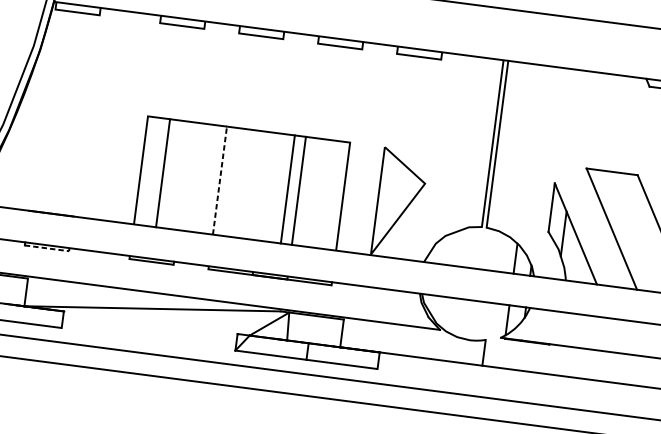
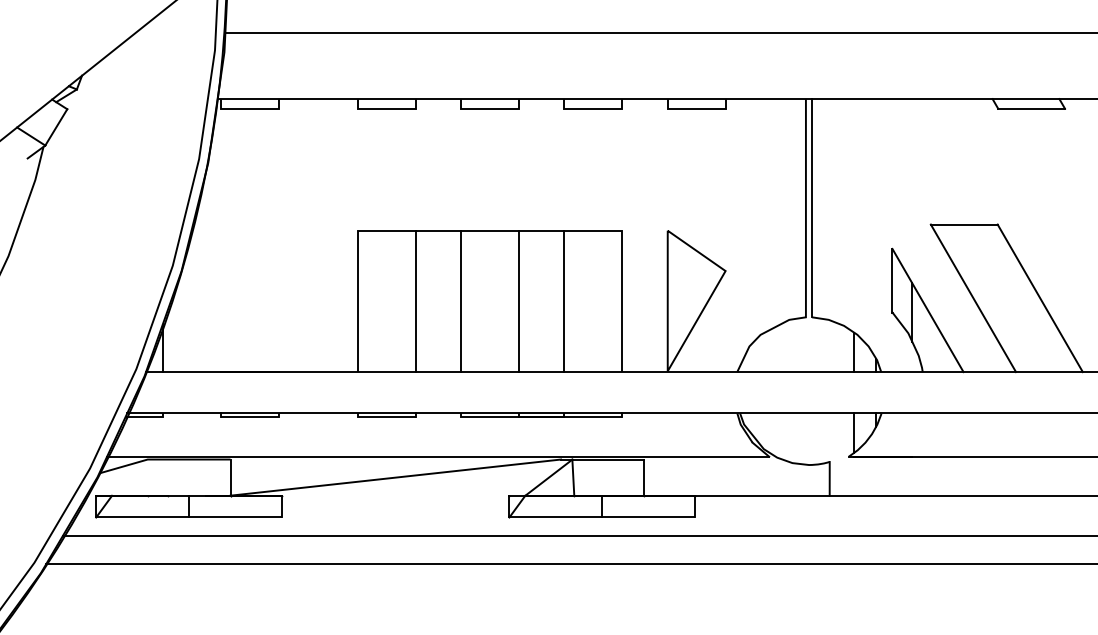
line: (162, 173) -> (415, 301), moved
line: (220, 180) -> (461, 301), dashed -> solid
line: (287, 189) -> (518, 301), moved
line: (48, 248) -> (252, 417), dashed -> solid

